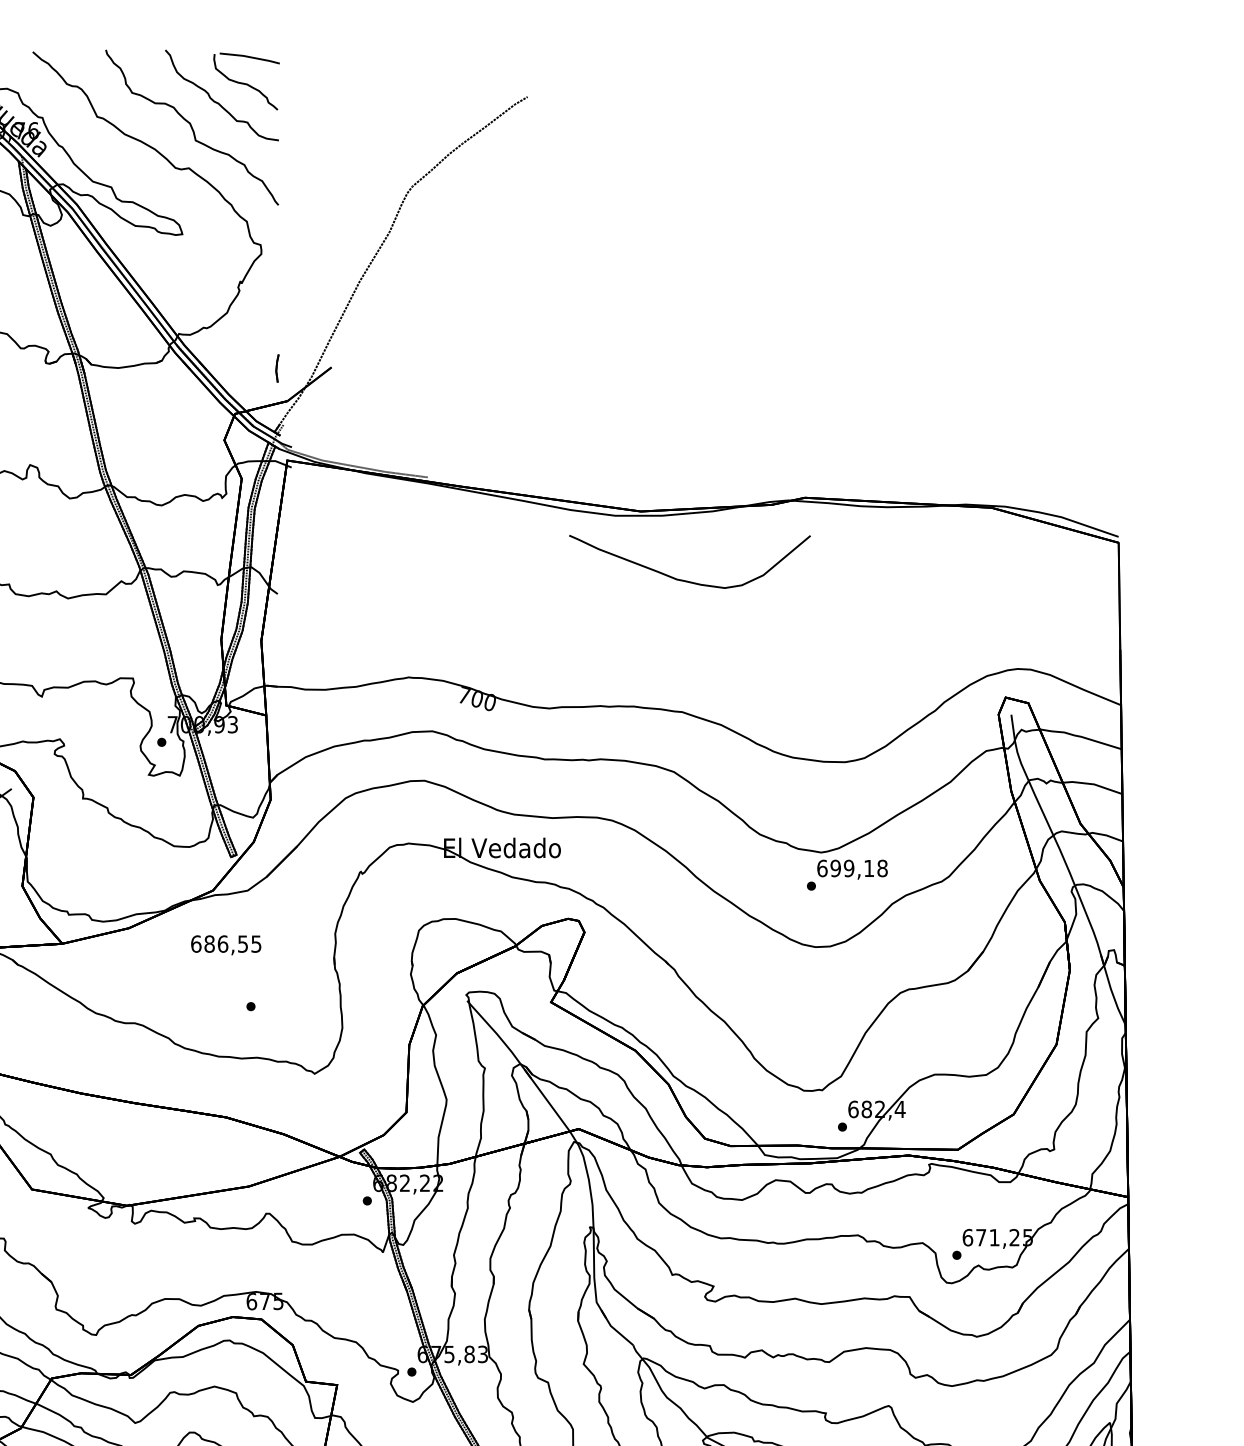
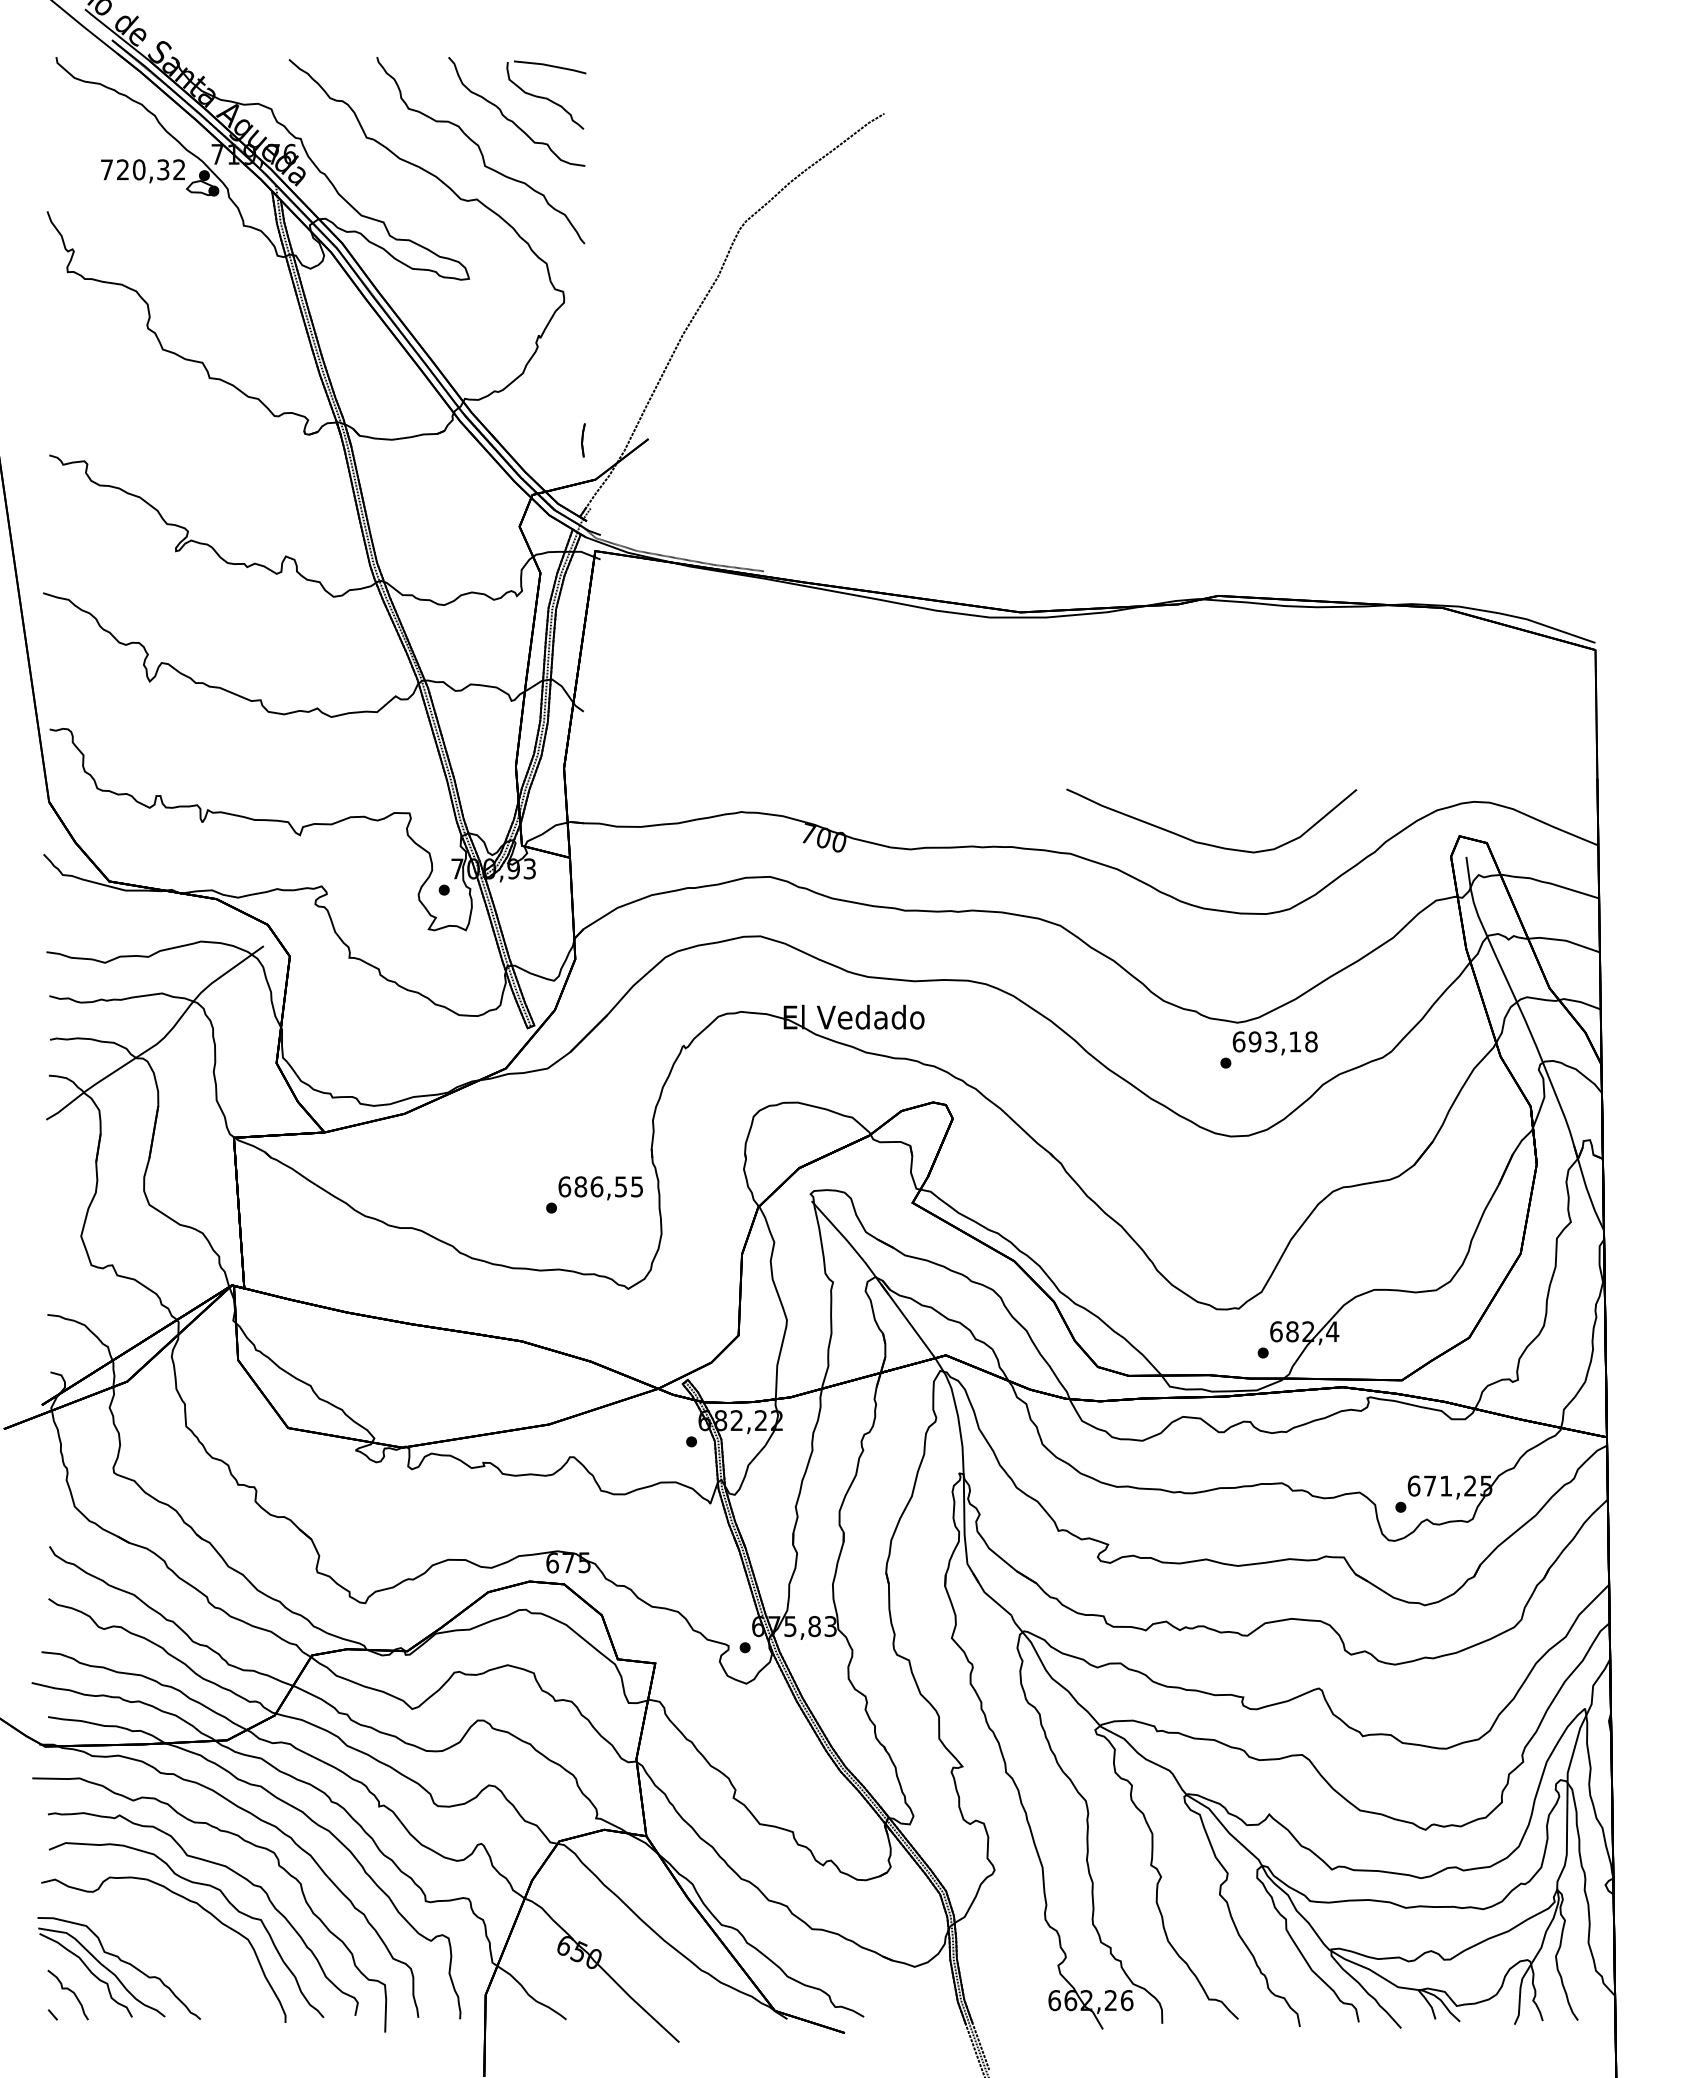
part: (687, 580) -> (1208, 843), moved
text: (848, 868) -> (1270, 1041), 699,18 -> 693,18
text: (225, 945) -> (600, 1188), moved

